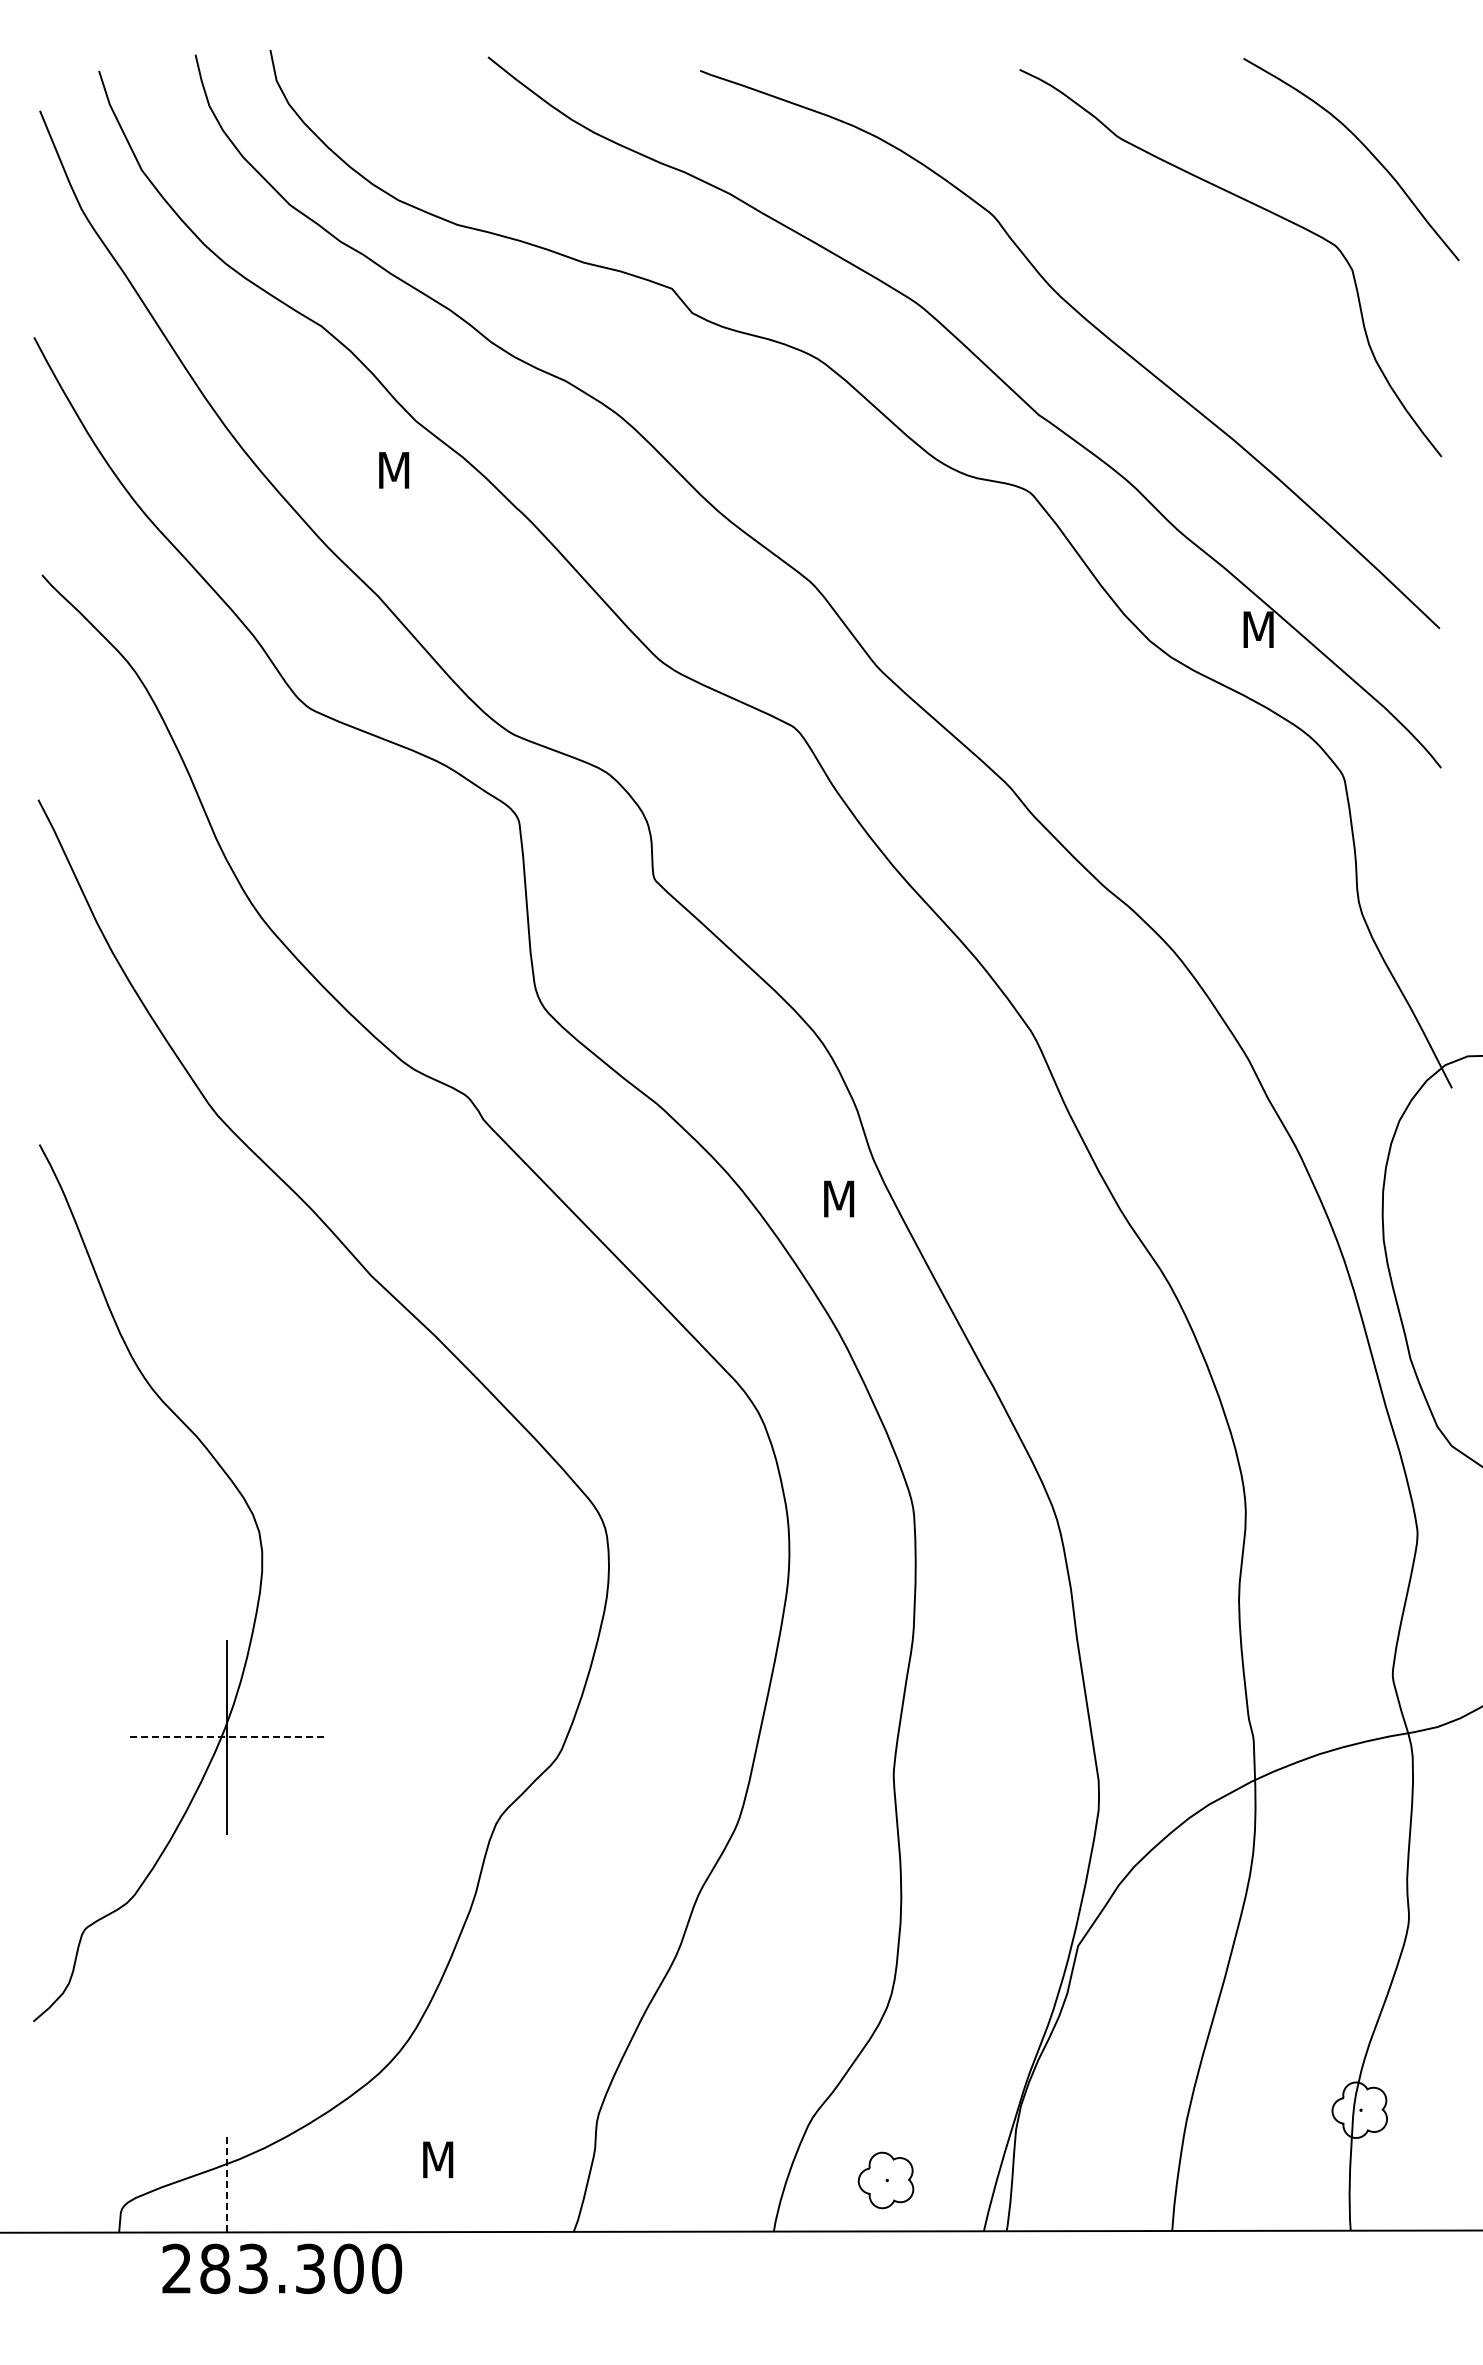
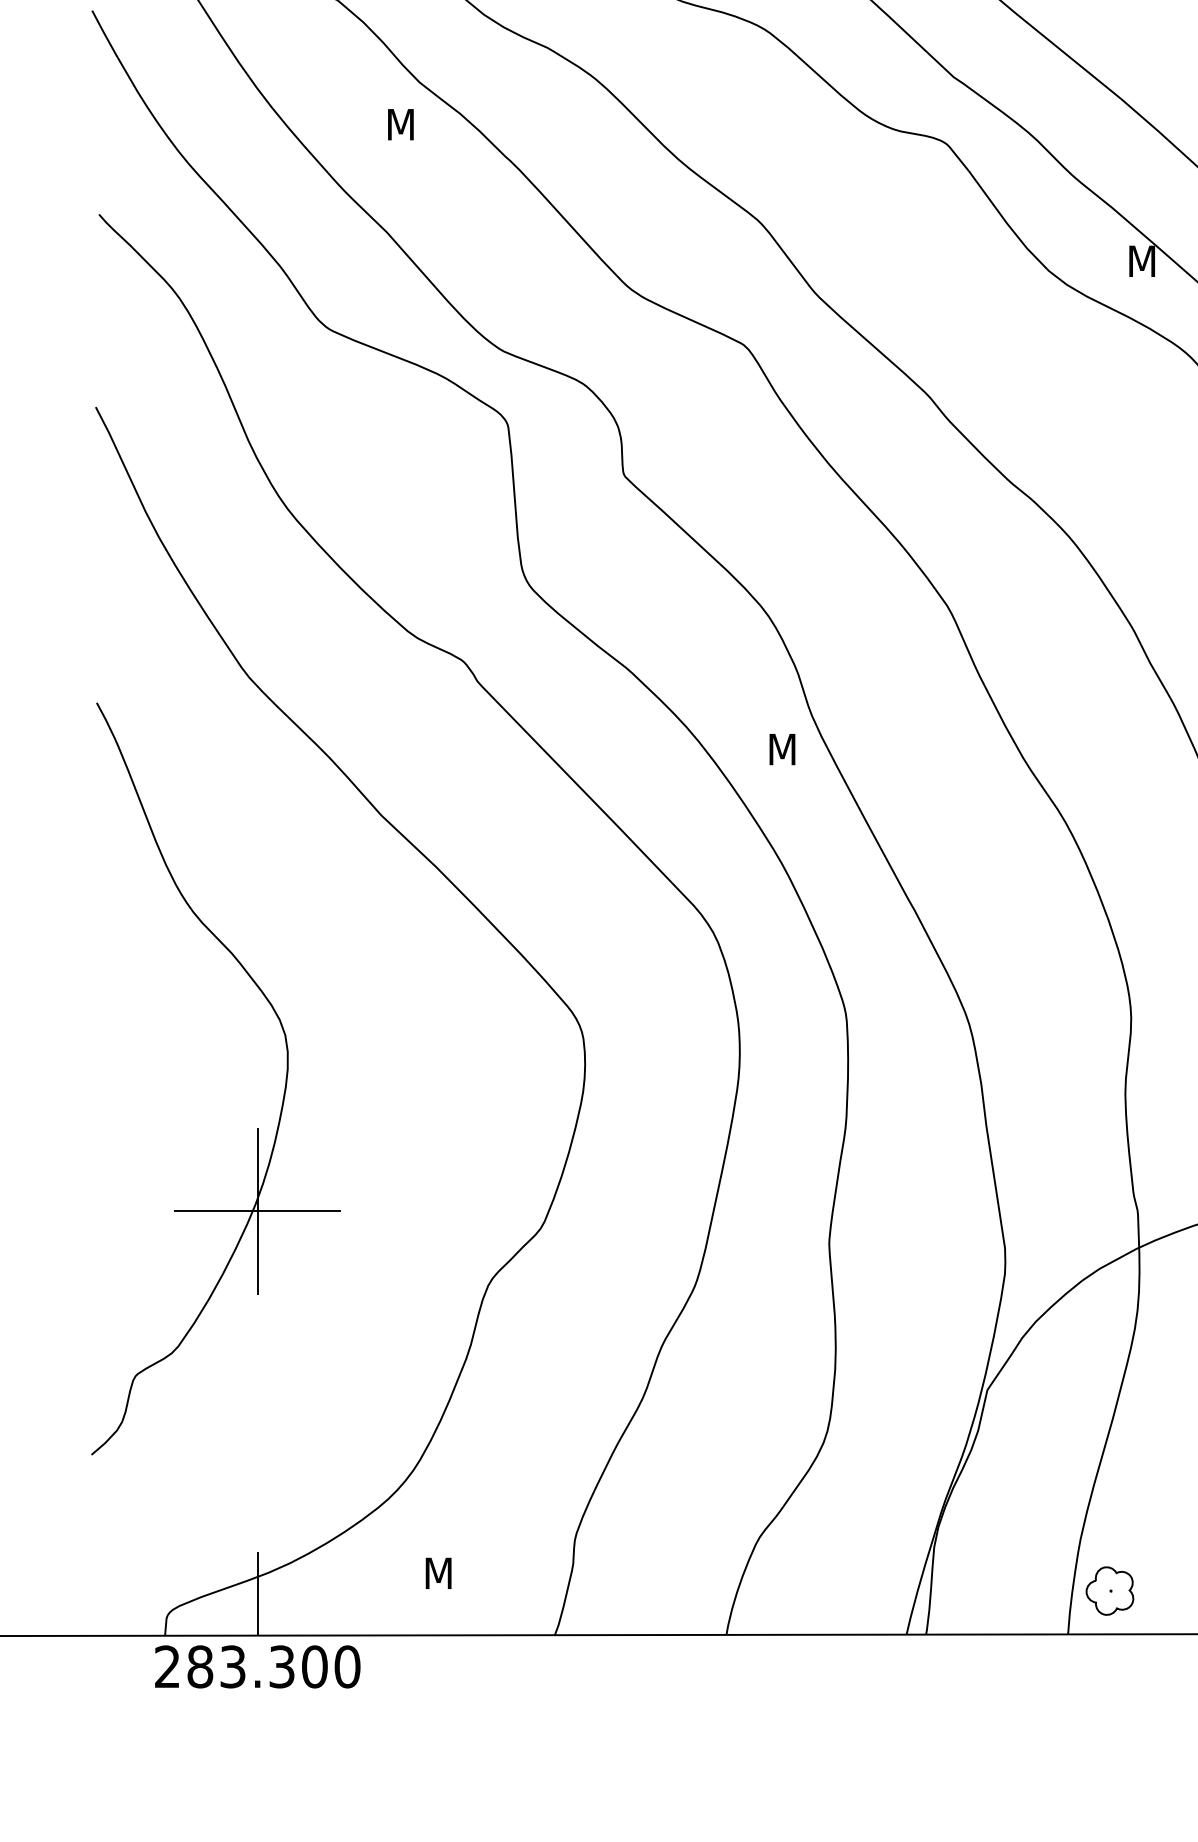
line: (226, 1737) -> (257, 1211), dashed -> solid
part: (885, 2180) -> (1109, 1591), moved
line: (227, 2183) -> (257, 1593), dashed -> solid
text: (282, 2268) -> (257, 1666), moved

